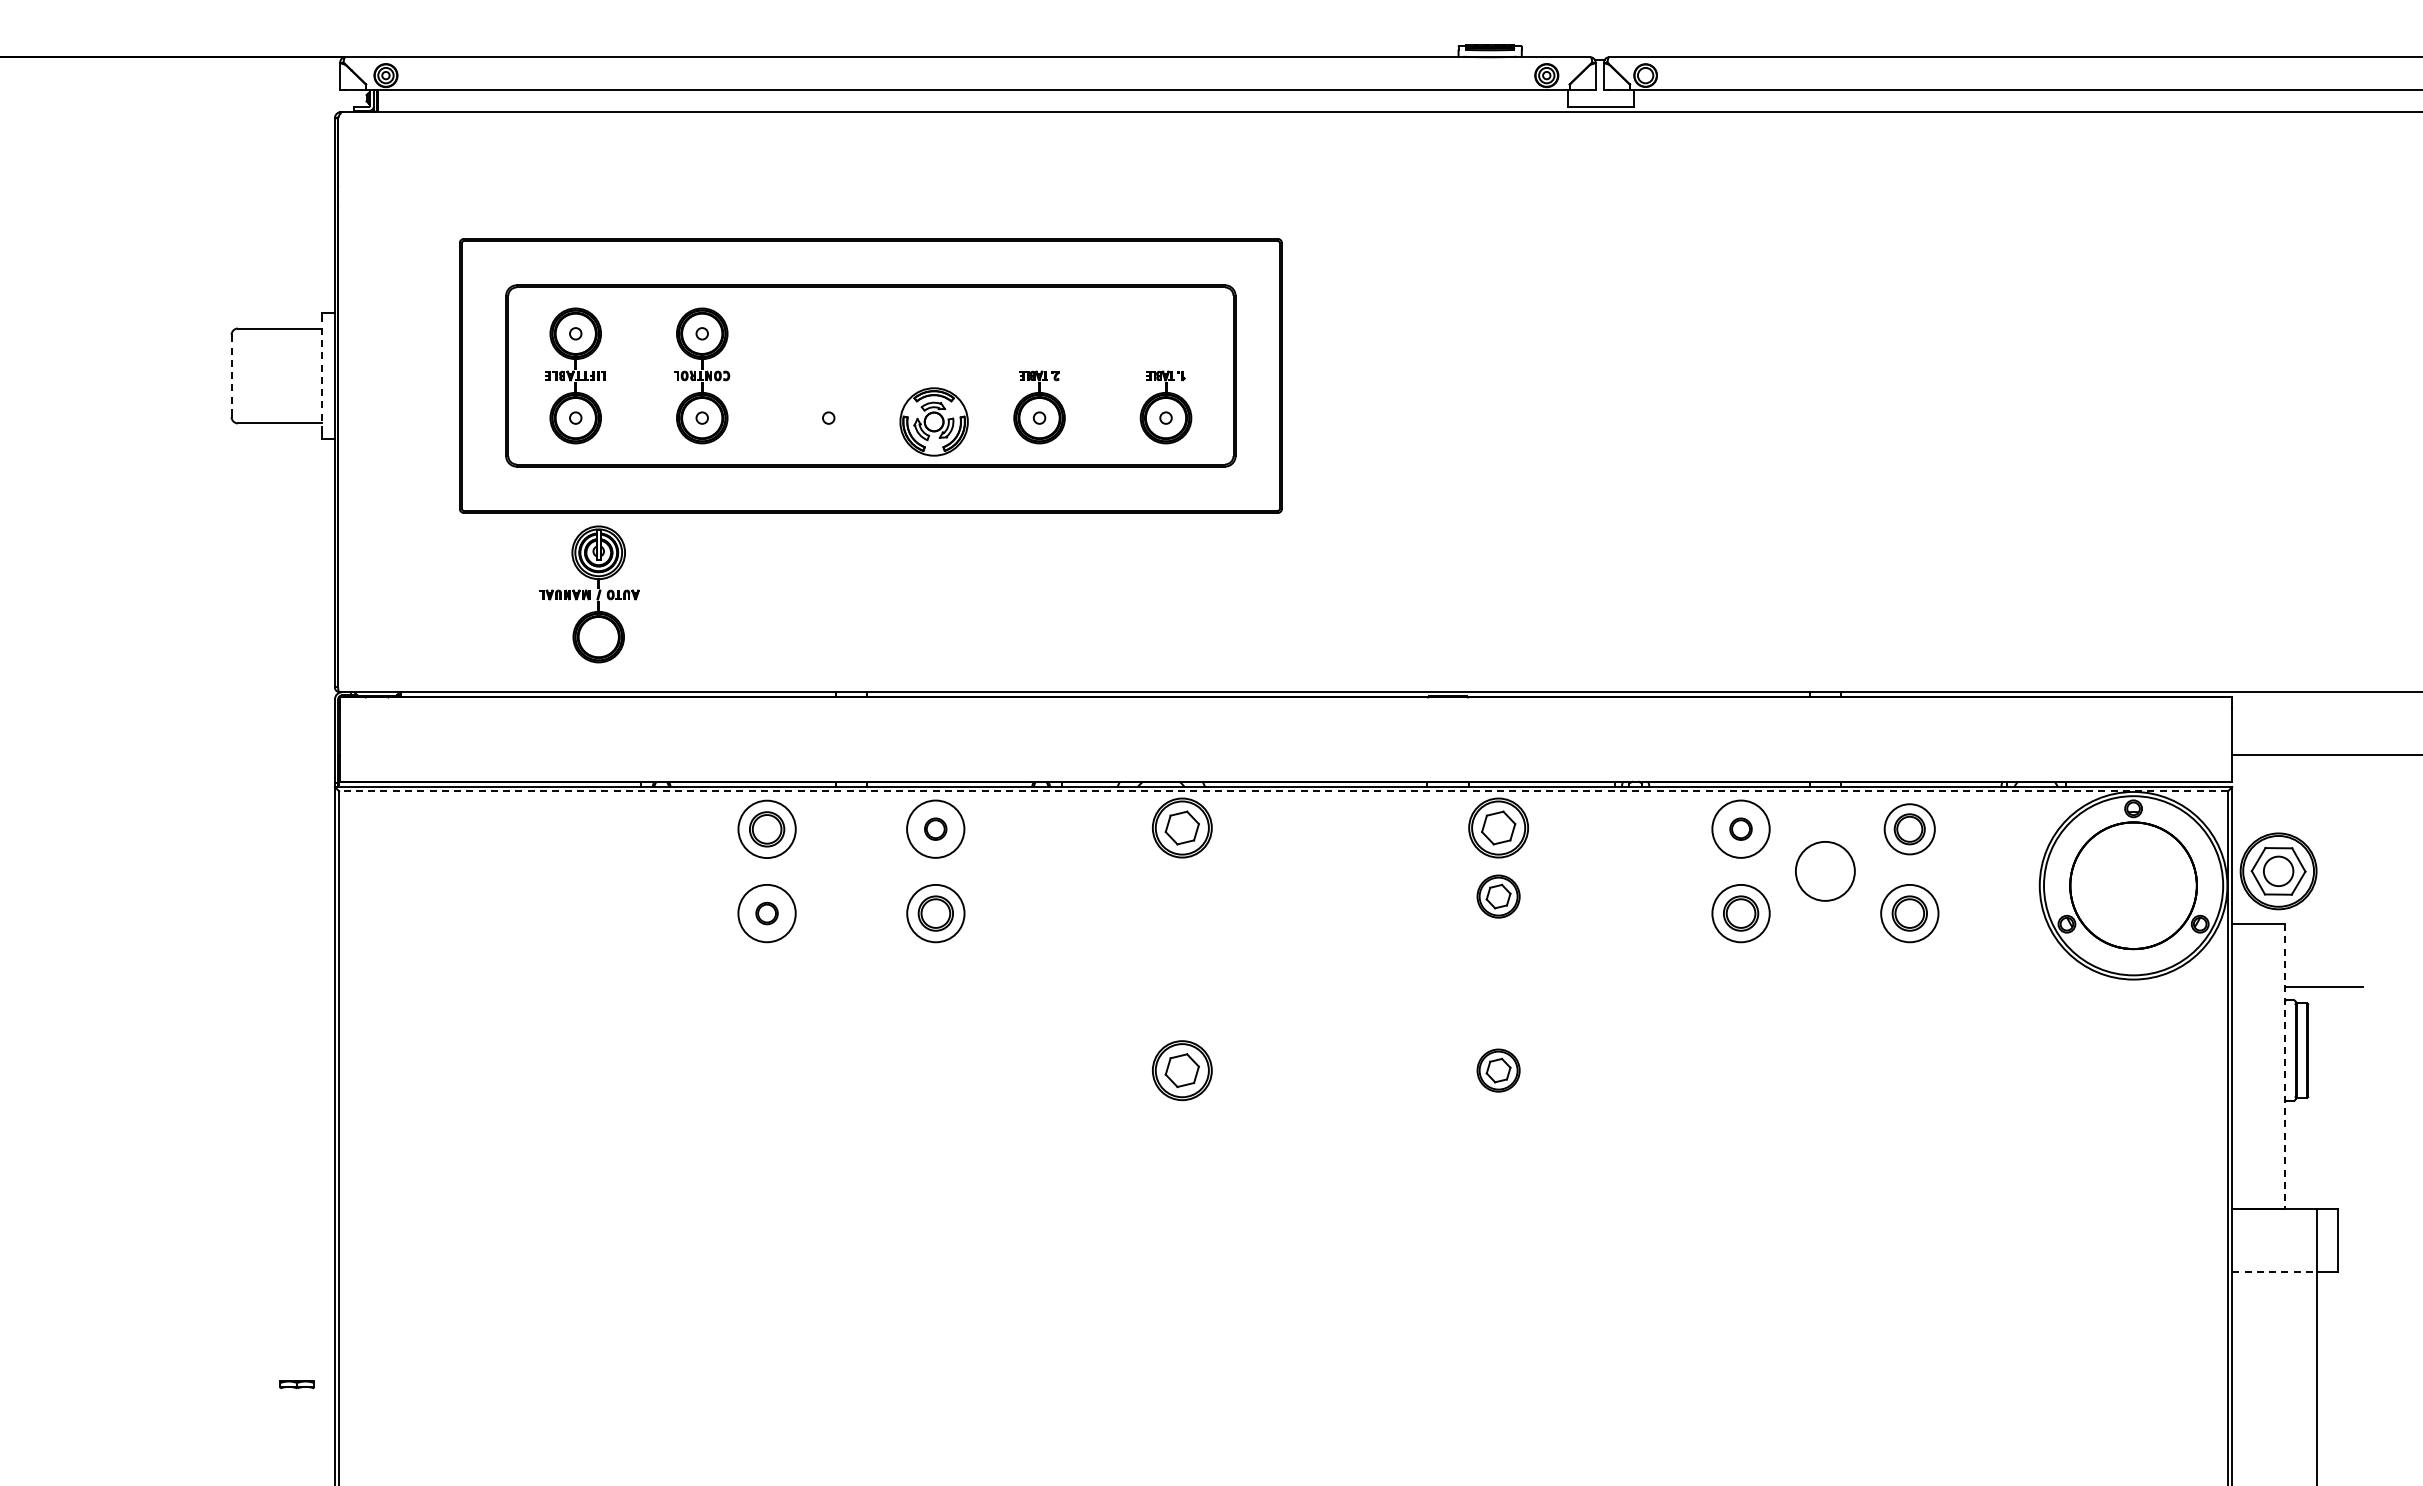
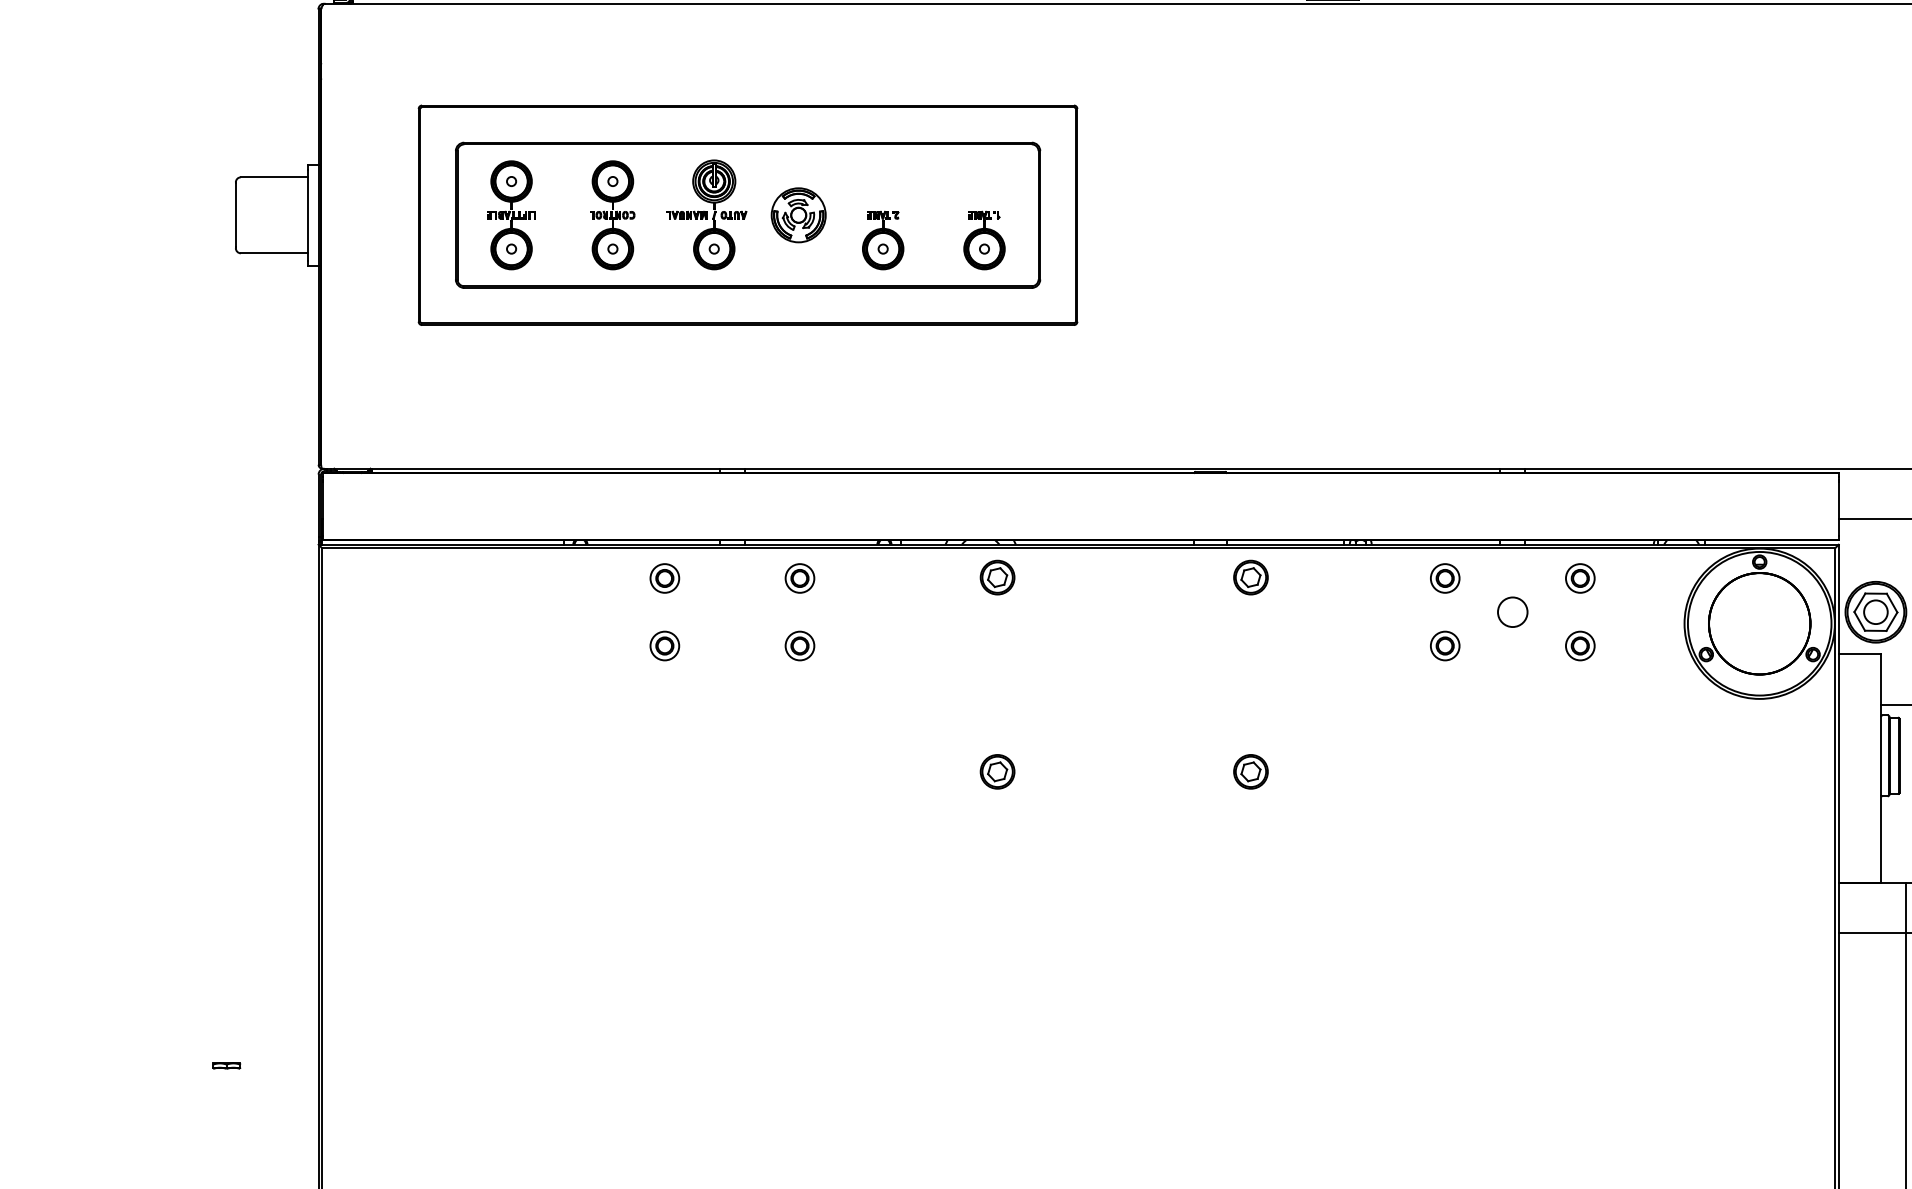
line: (231, 375) -> (235, 214), dashed -> solid
line: (322, 375) -> (308, 214), dashed -> solid
part: (933, 421) -> (798, 214), moved
part: (589, 594) -> (706, 214), moved
line: (1283, 791) -> (1078, 548), dashed -> solid
part: (766, 828) -> (664, 577), size x0.62
part: (1182, 828) -> (997, 577), size x0.71
part: (1498, 828) -> (1250, 577), size x0.71
part: (1909, 828) -> (1580, 577), size x0.71
circle: (935, 829) -> (799, 578), size x0.62
circle: (1740, 829) -> (1444, 578), size x0.62
circle: (1824, 870) -> (1512, 611), size x0.62
part: (1498, 896) -> (1250, 632), removed
circle: (767, 913) -> (665, 645), size x0.62
part: (935, 913) -> (799, 645), size x0.62
part: (1740, 913) -> (1444, 645), size x0.62
part: (1909, 913) -> (1580, 645), size x0.62
line: (2284, 1066) -> (1880, 768), dashed -> solid
part: (1182, 1070) -> (997, 771), size x0.71
line: (2274, 1271) -> (1872, 932), dashed -> solid
part: (296, 1384) -> (226, 1065), moved

